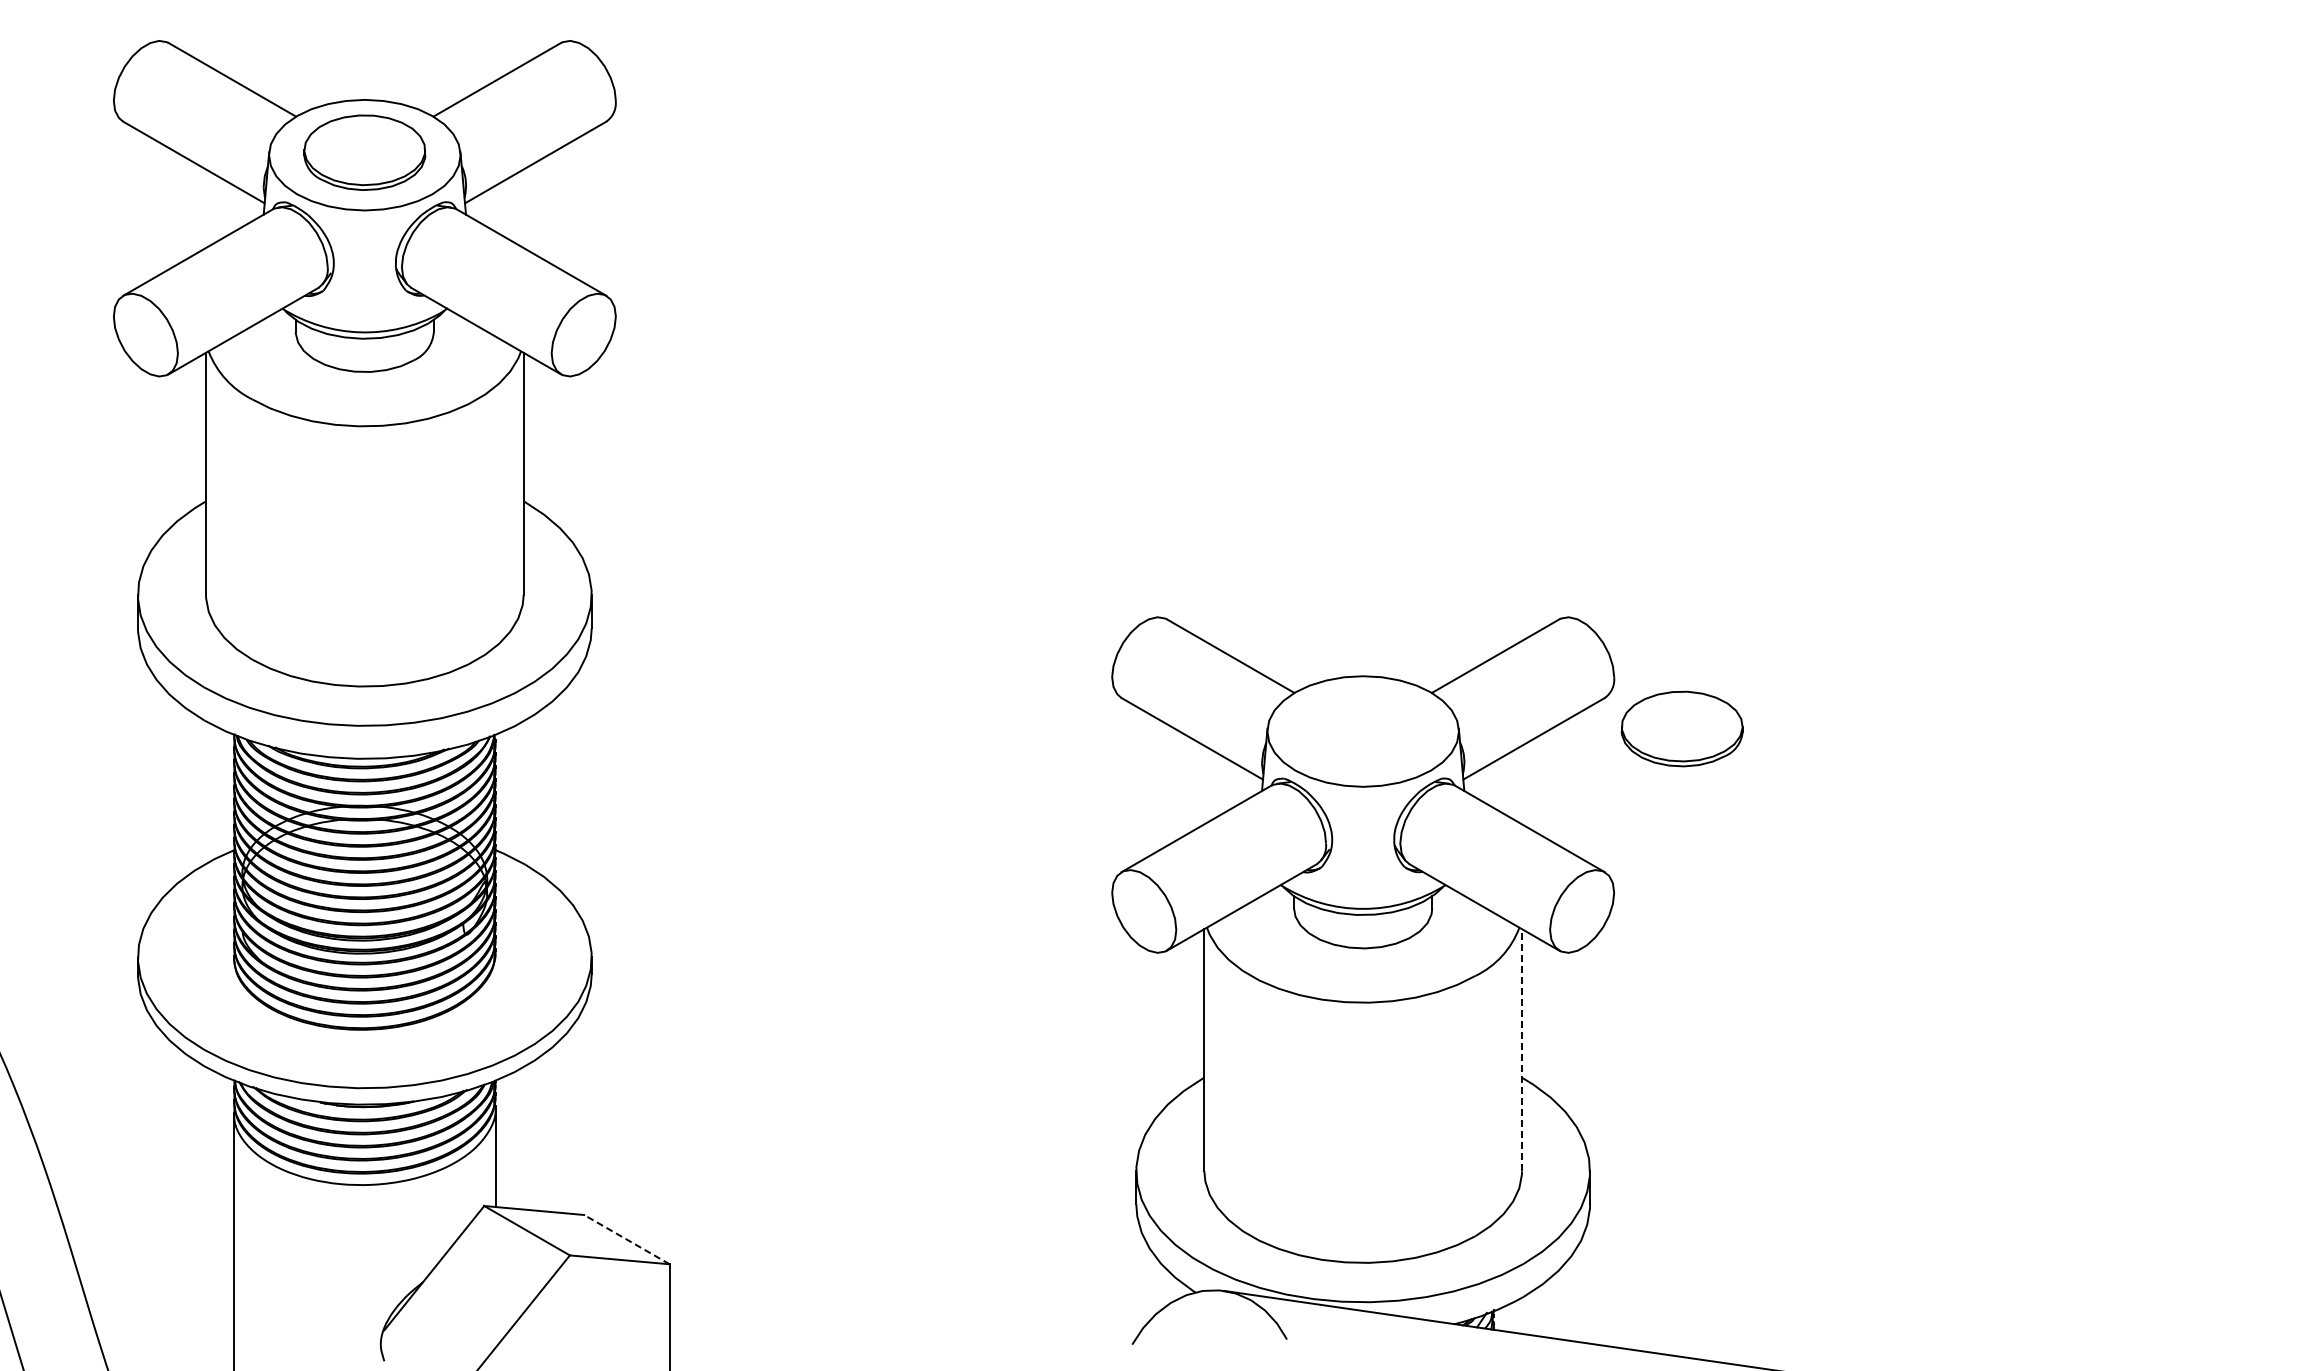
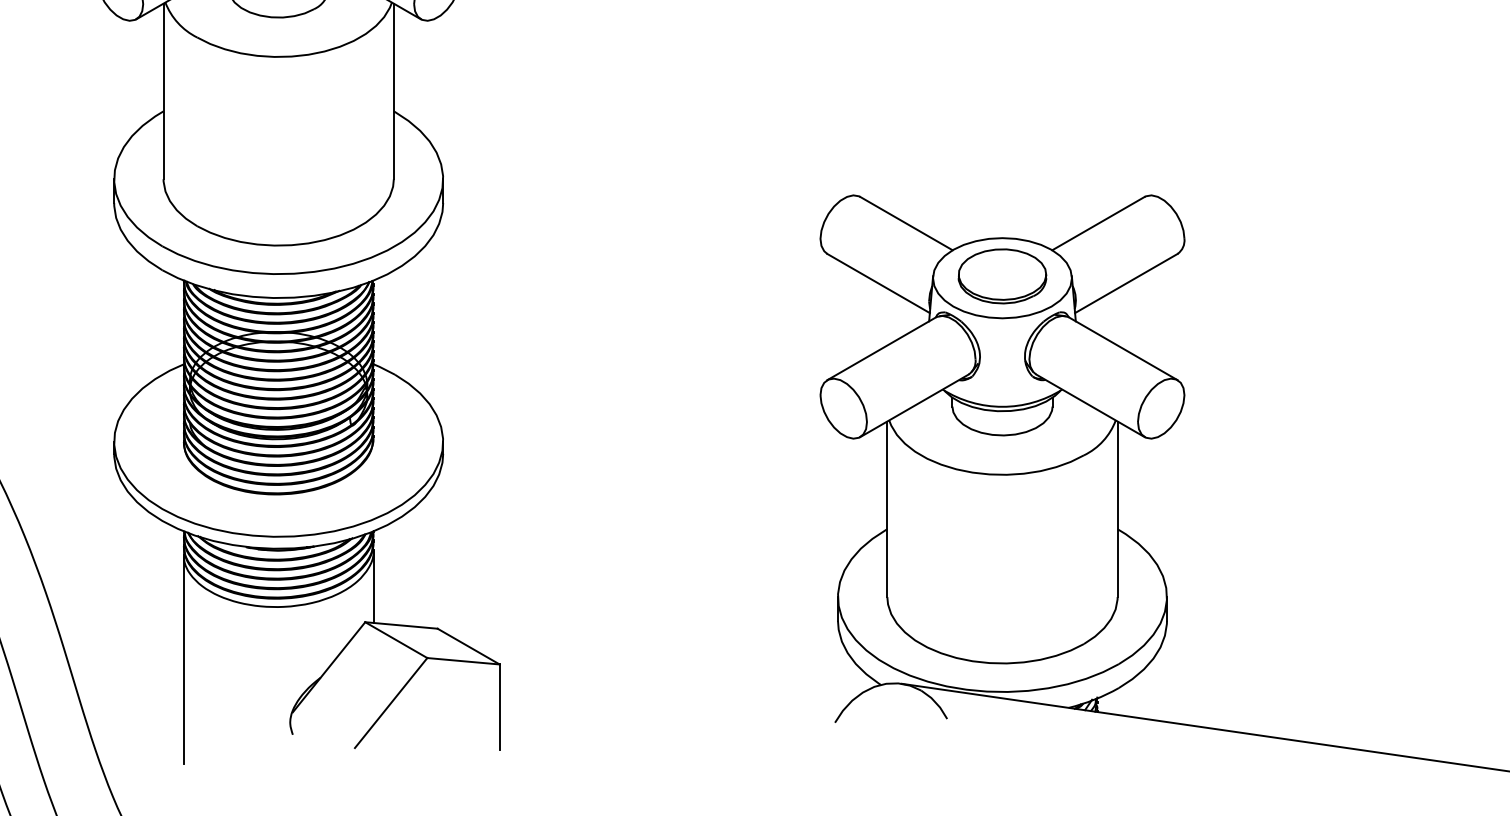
part: (1681, 728) -> (1001, 276), moved
line: (1522, 1049) -> (1117, 508), dashed -> solid
line: (626, 1239) -> (468, 646), dashed -> solid

